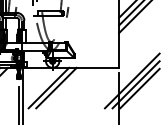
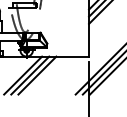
line: (63, 87) -> (36, 75), added

